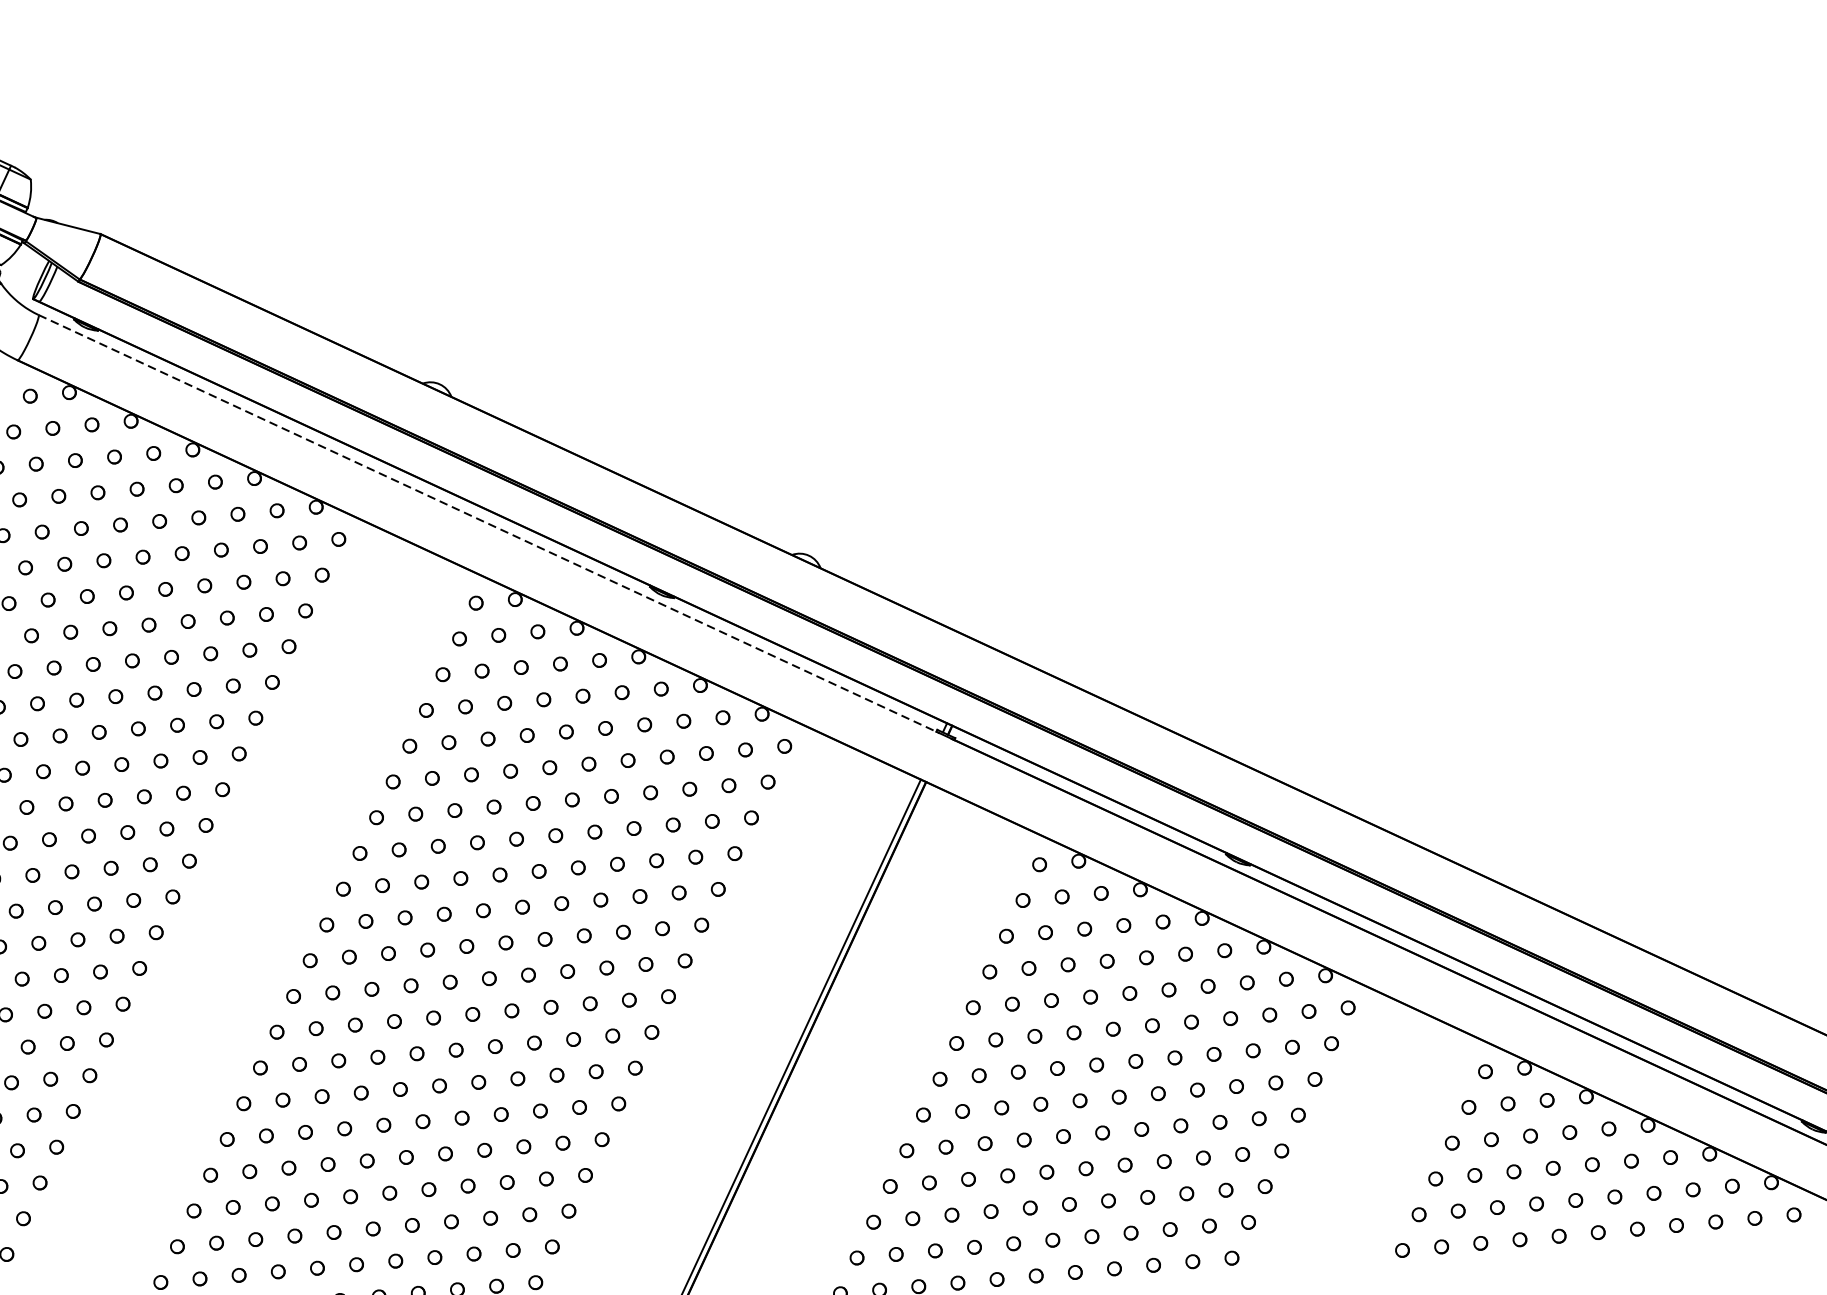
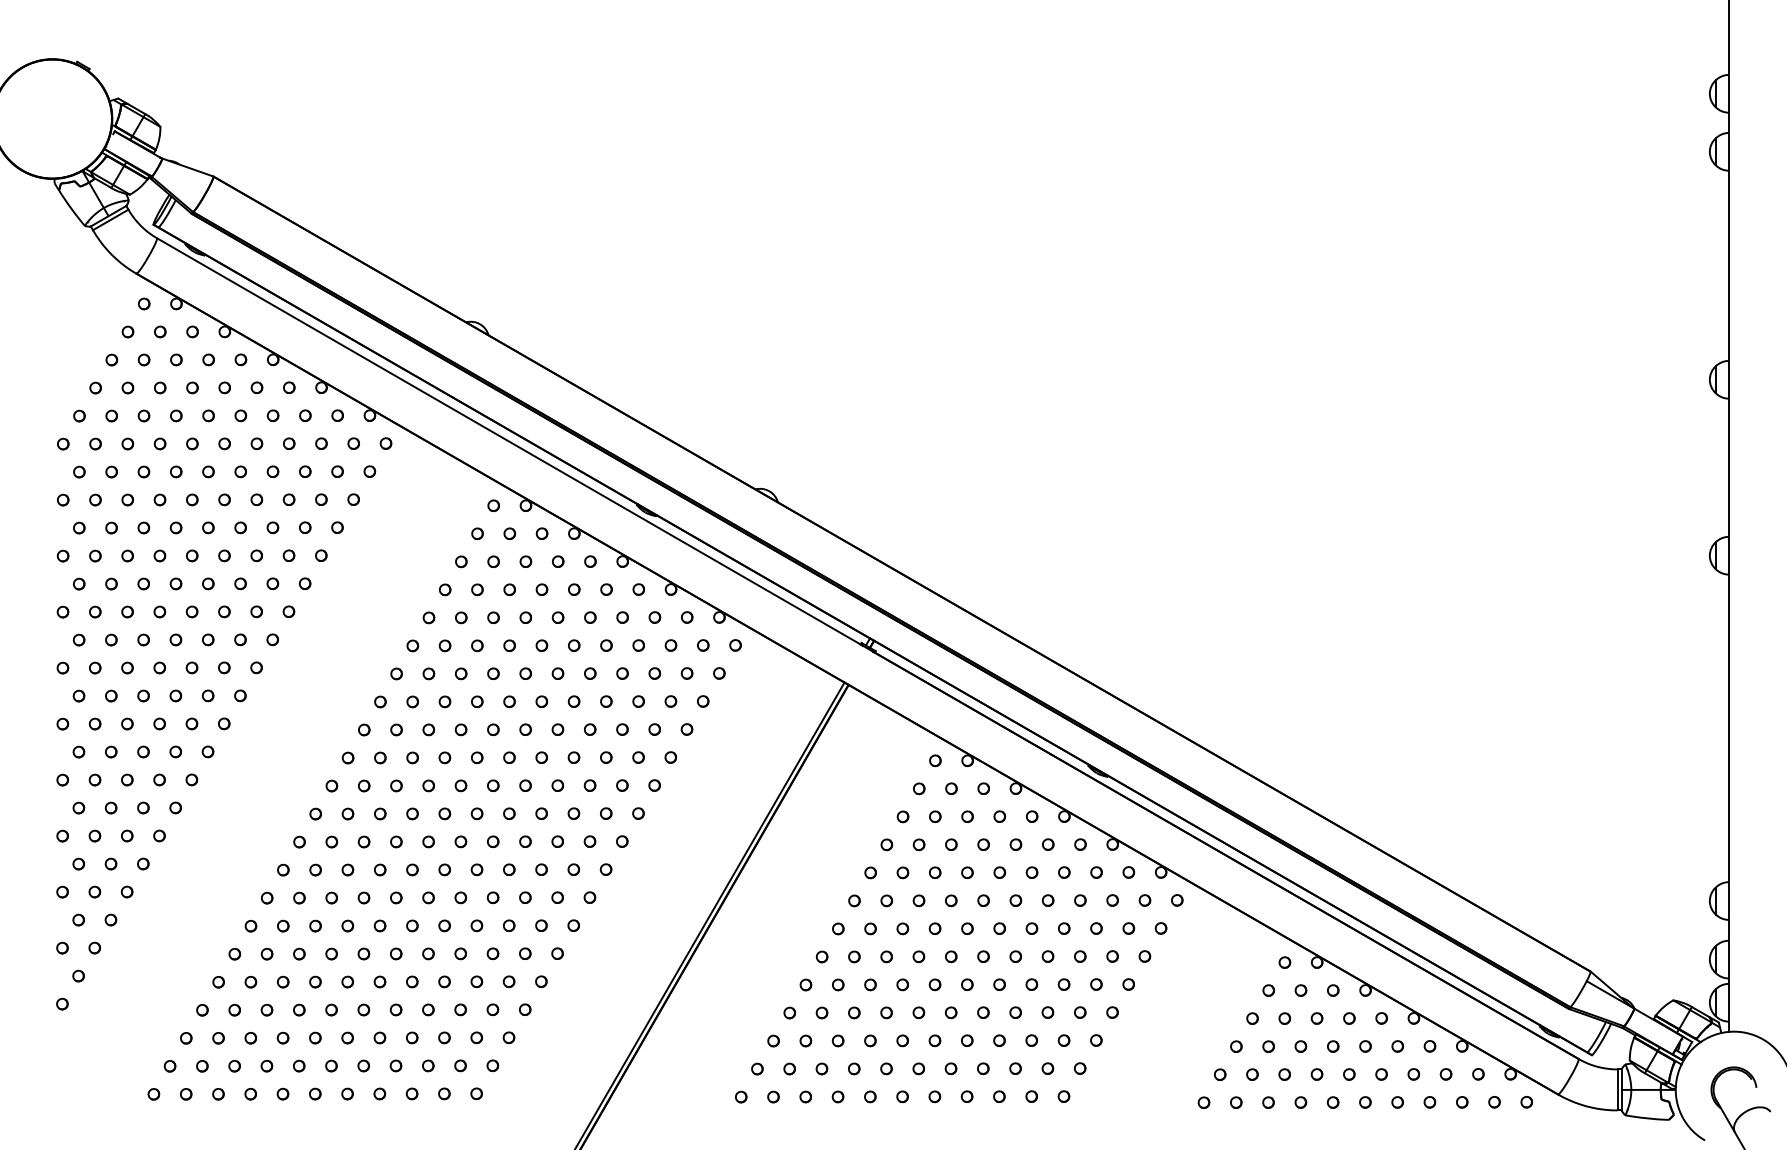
line: (489, 524) -> (510, 442), dashed -> solid

